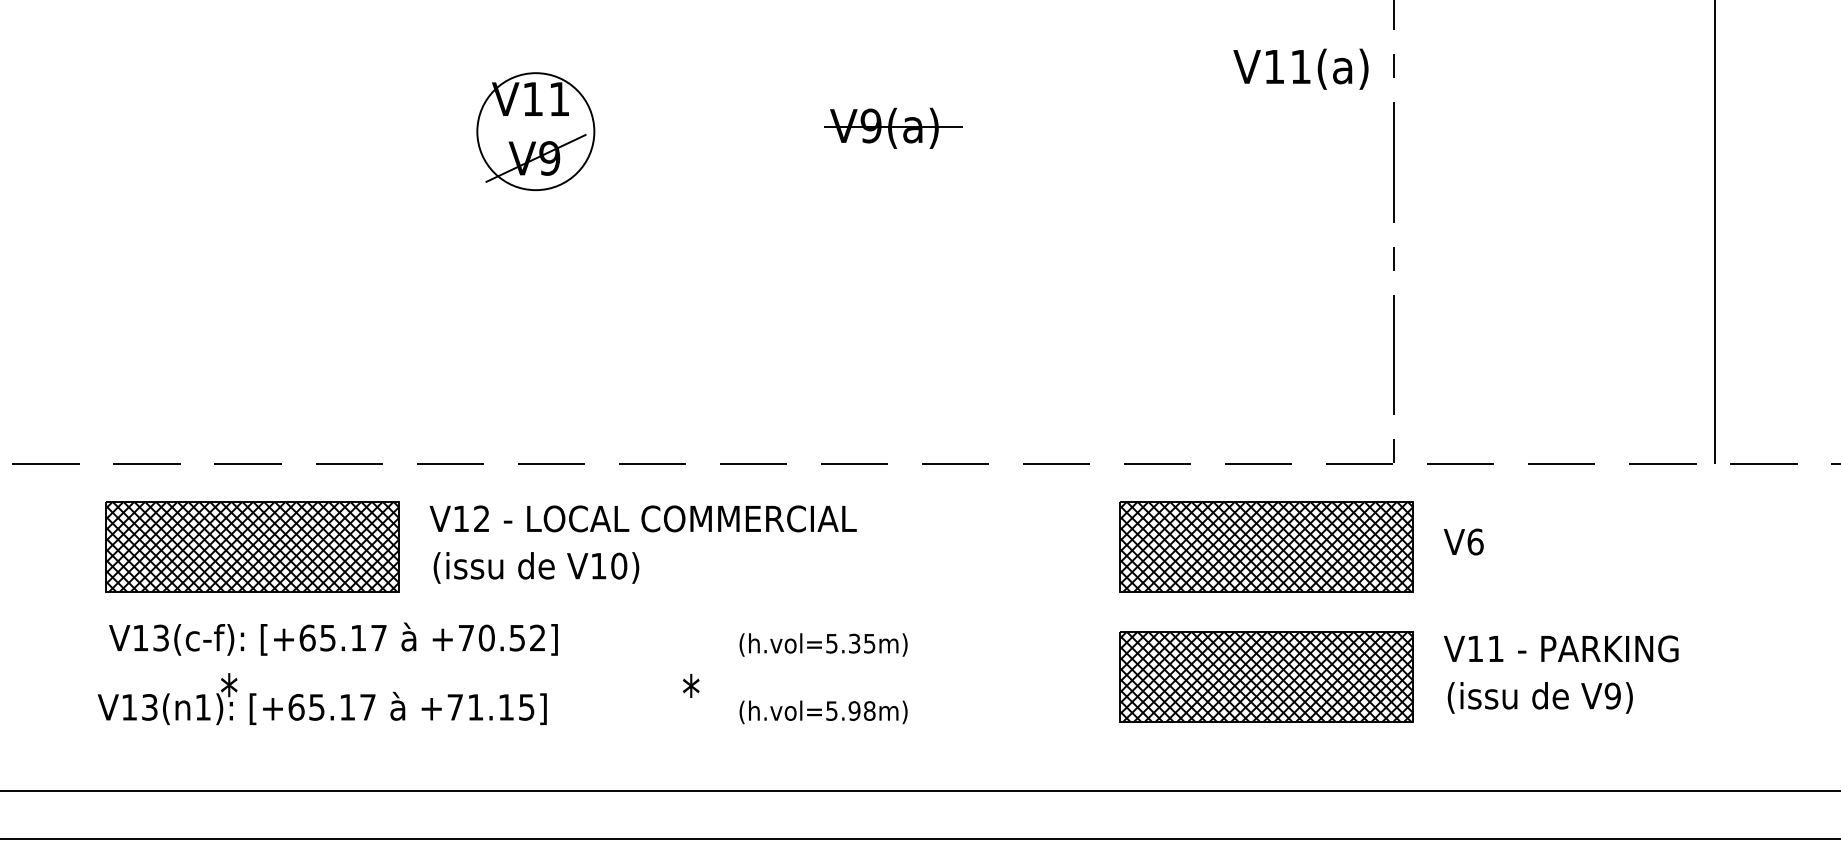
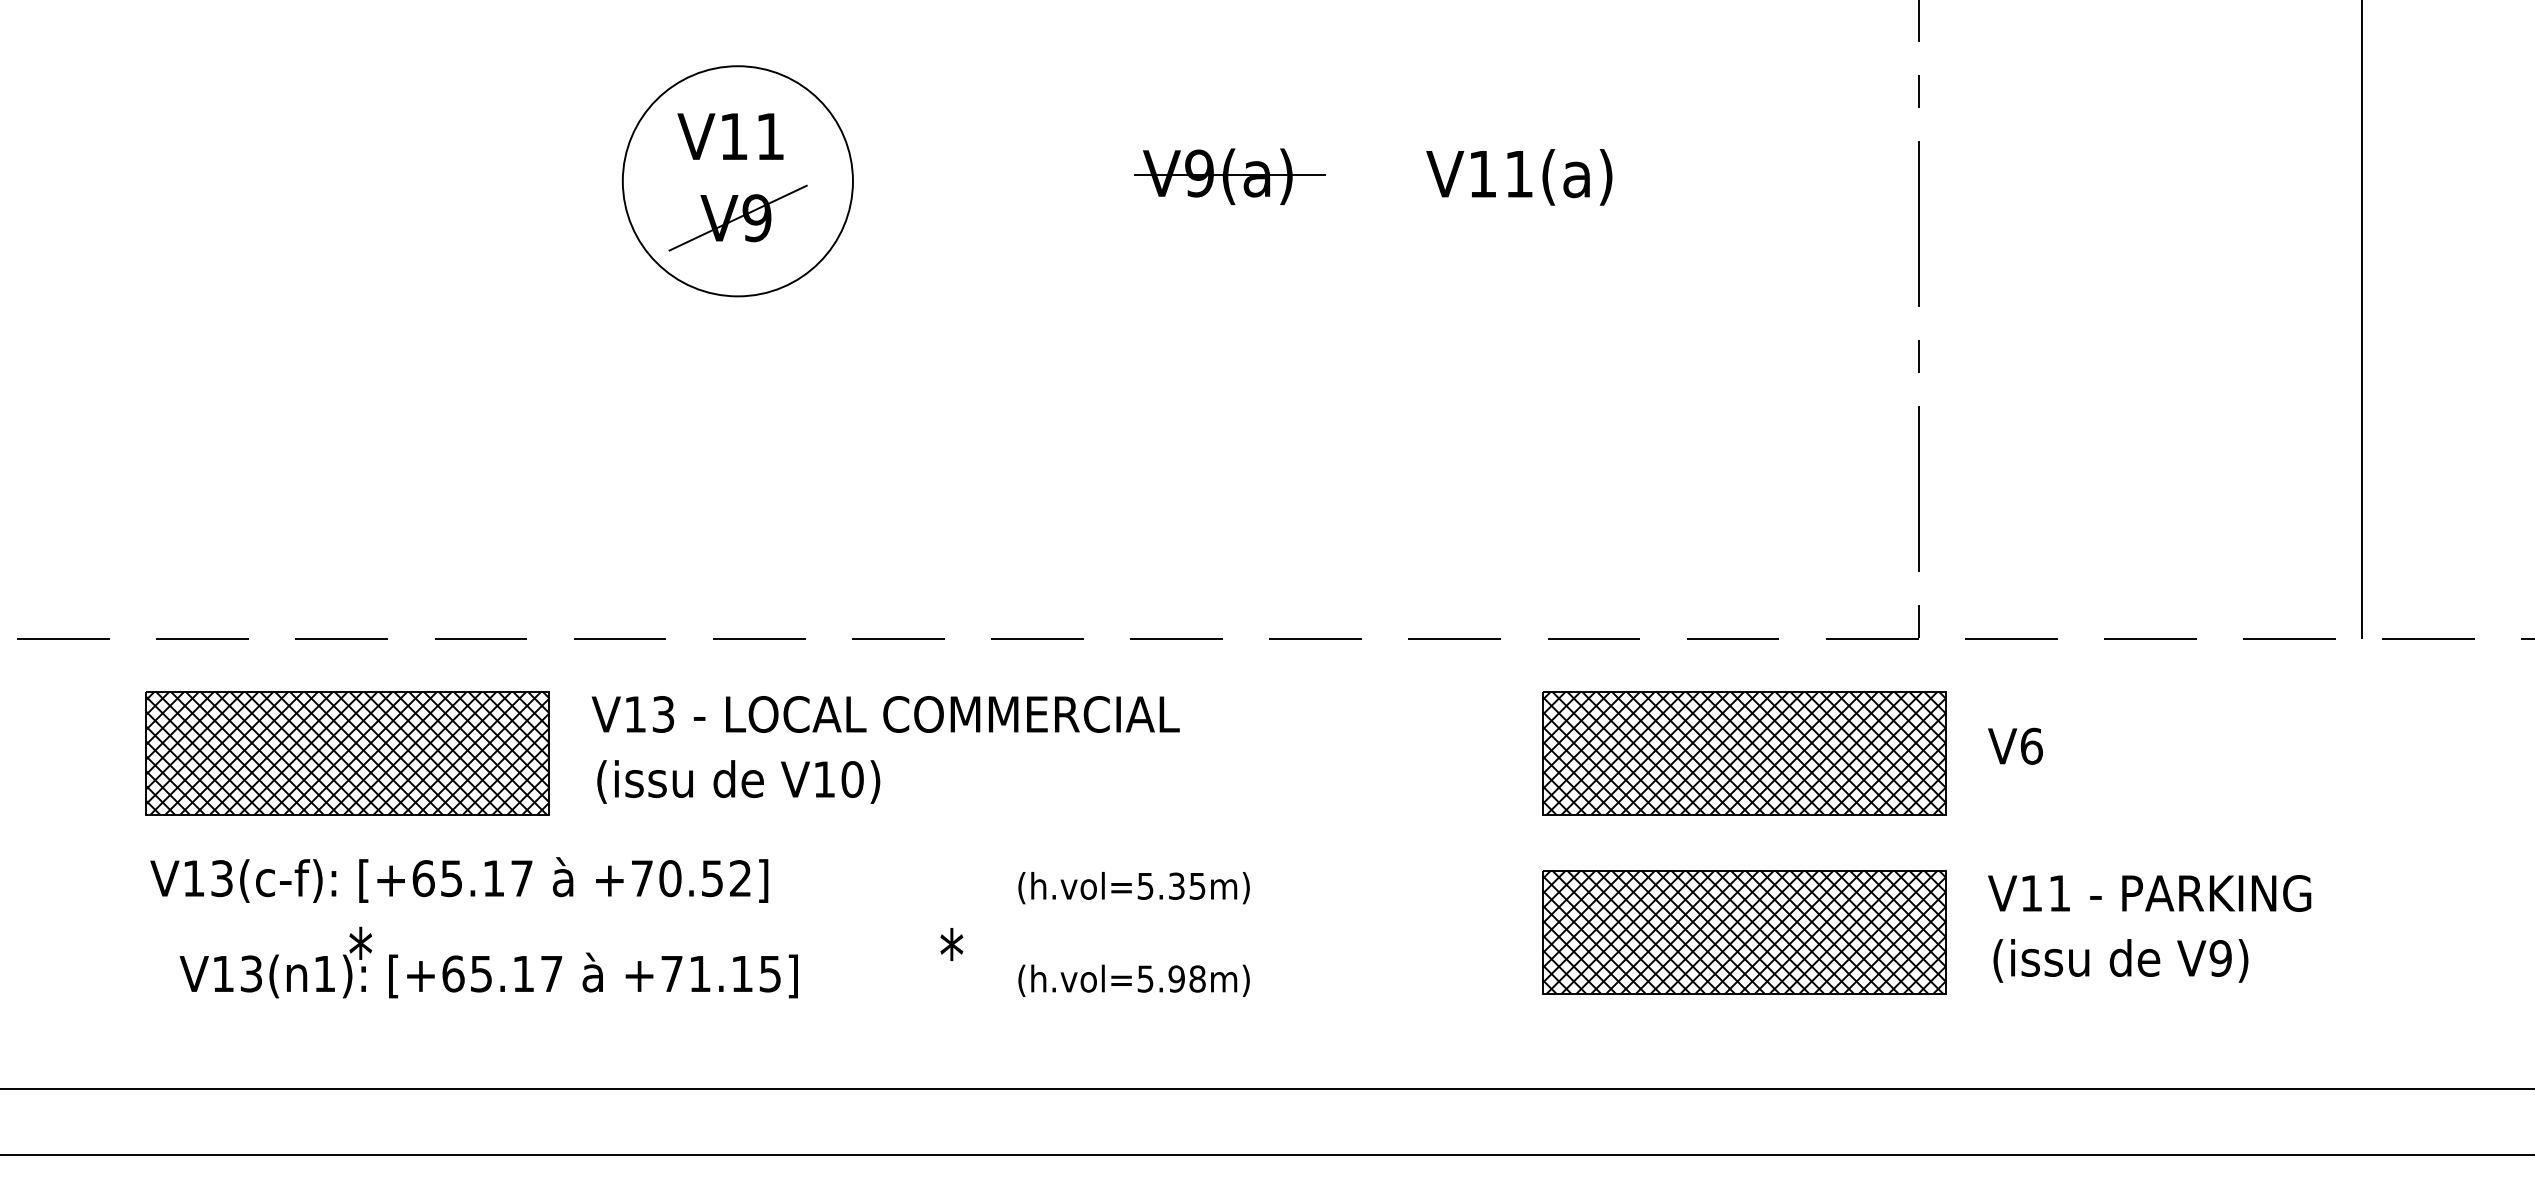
text: (1301, 69) -> (1519, 177), moved
circle: (535, 131) -> (737, 181), size x1.43
text: (481, 518) -> (663, 714), V12 -> V13
text: (322, 699) -> (488, 962), moved

